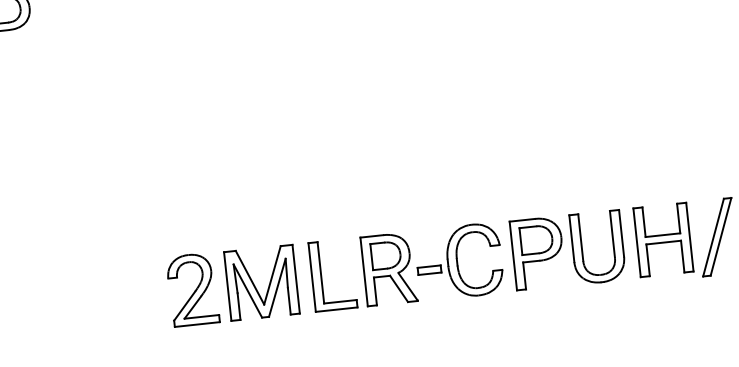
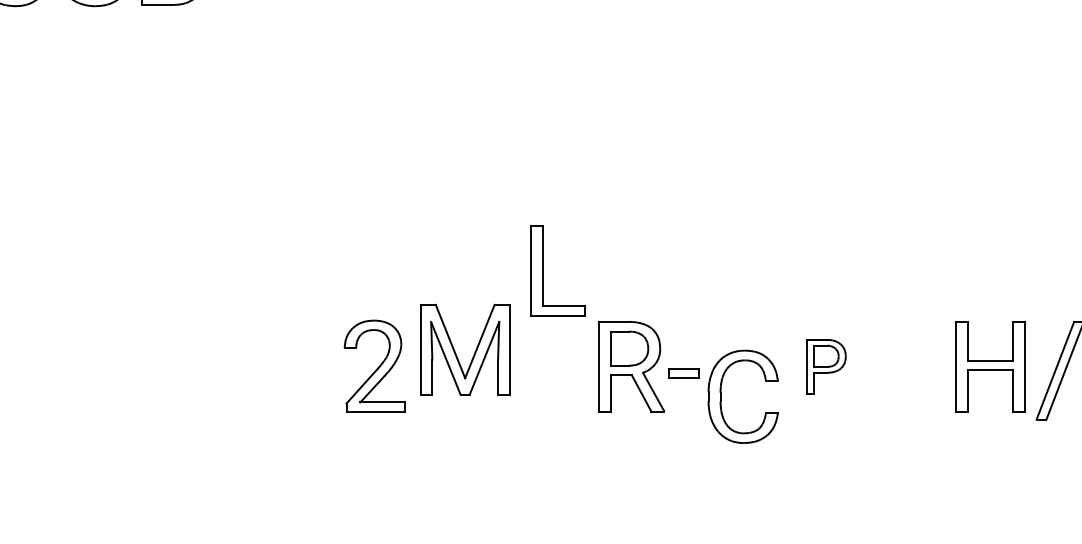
part: (582, 249) -> (884, 367), removed
part: (538, 253) -> (826, 366), size x0.6
part: (457, 261) -> (721, 396), moved
part: (321, 276) -> (543, 270), moved
part: (269, 283) -> (474, 351), moved

